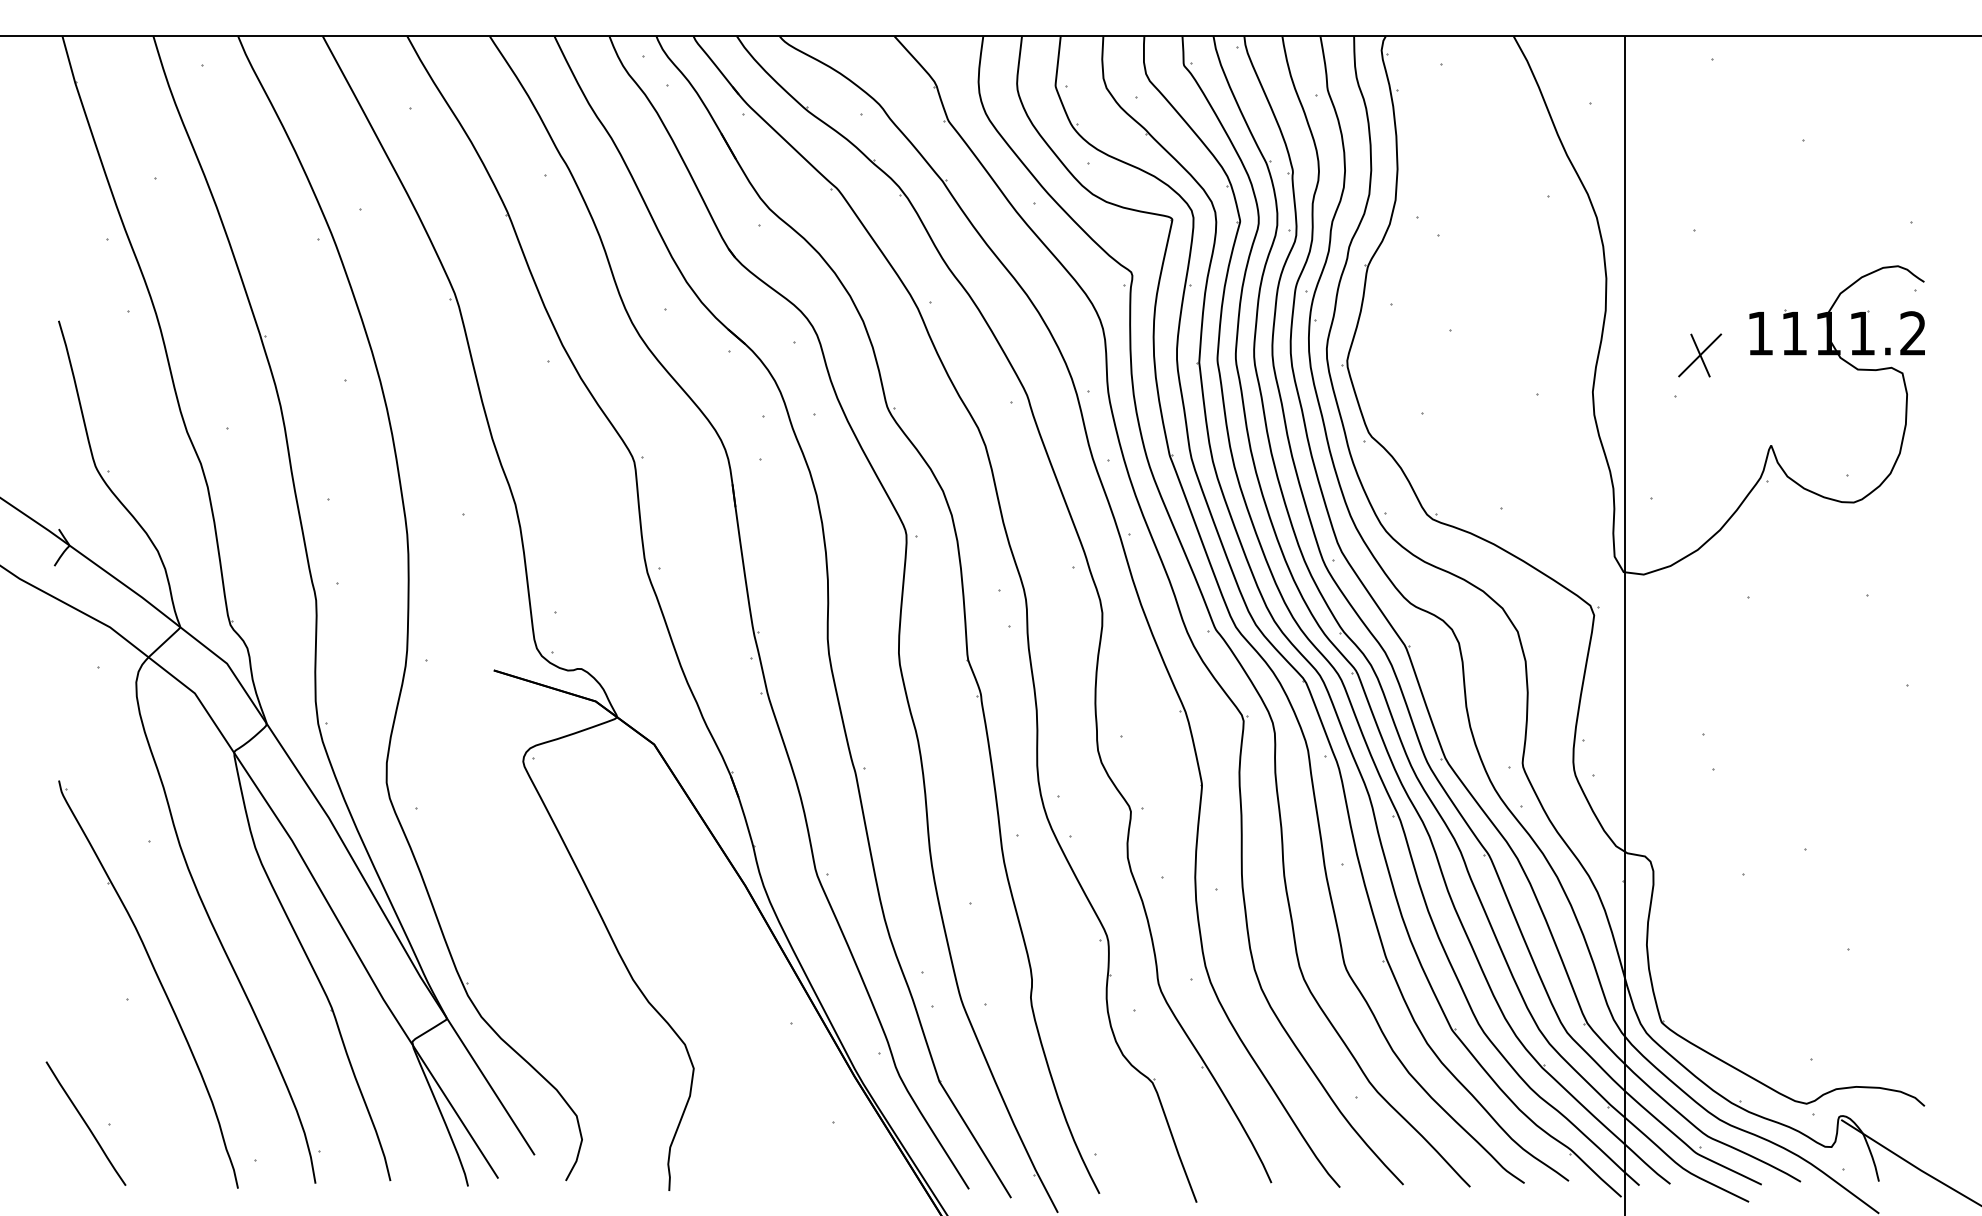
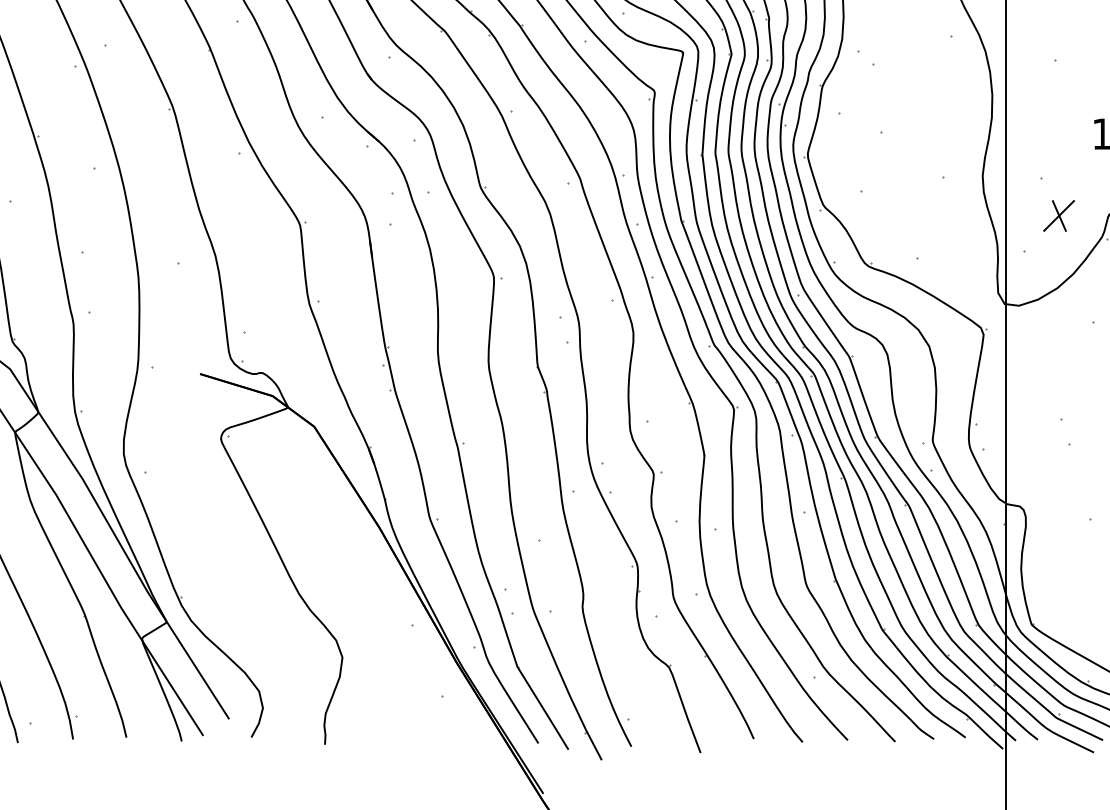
part: (1700, 355) -> (1059, 215), moved

